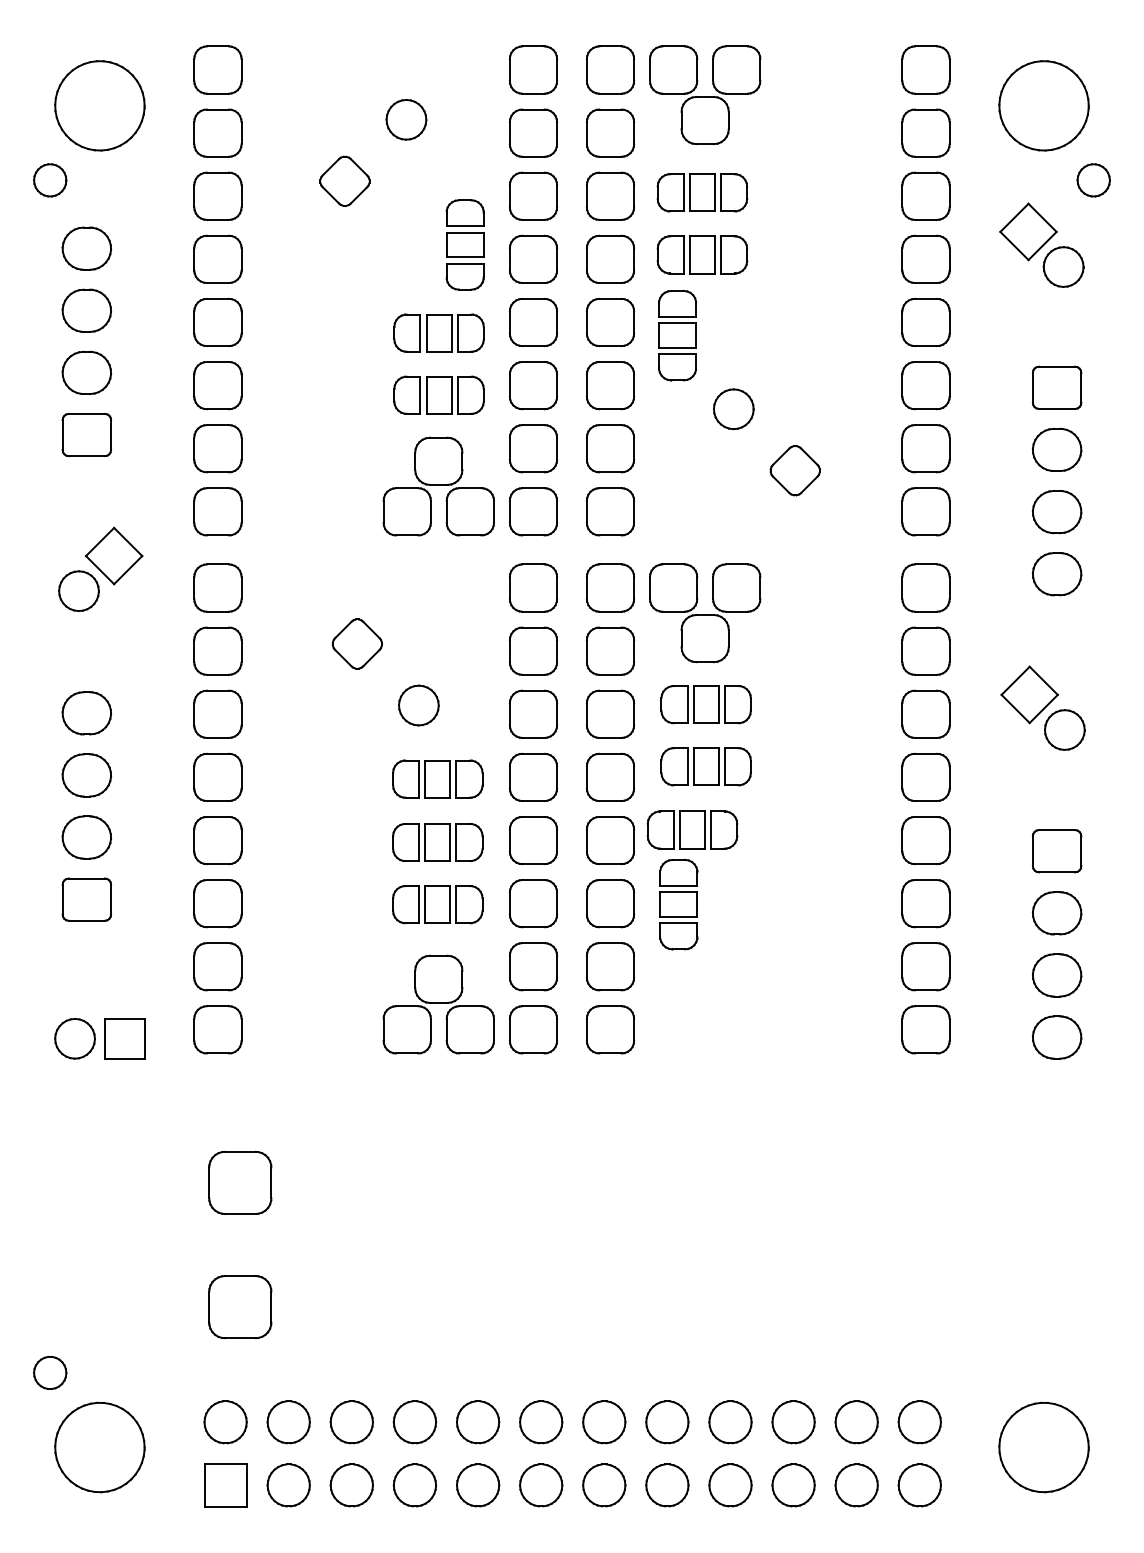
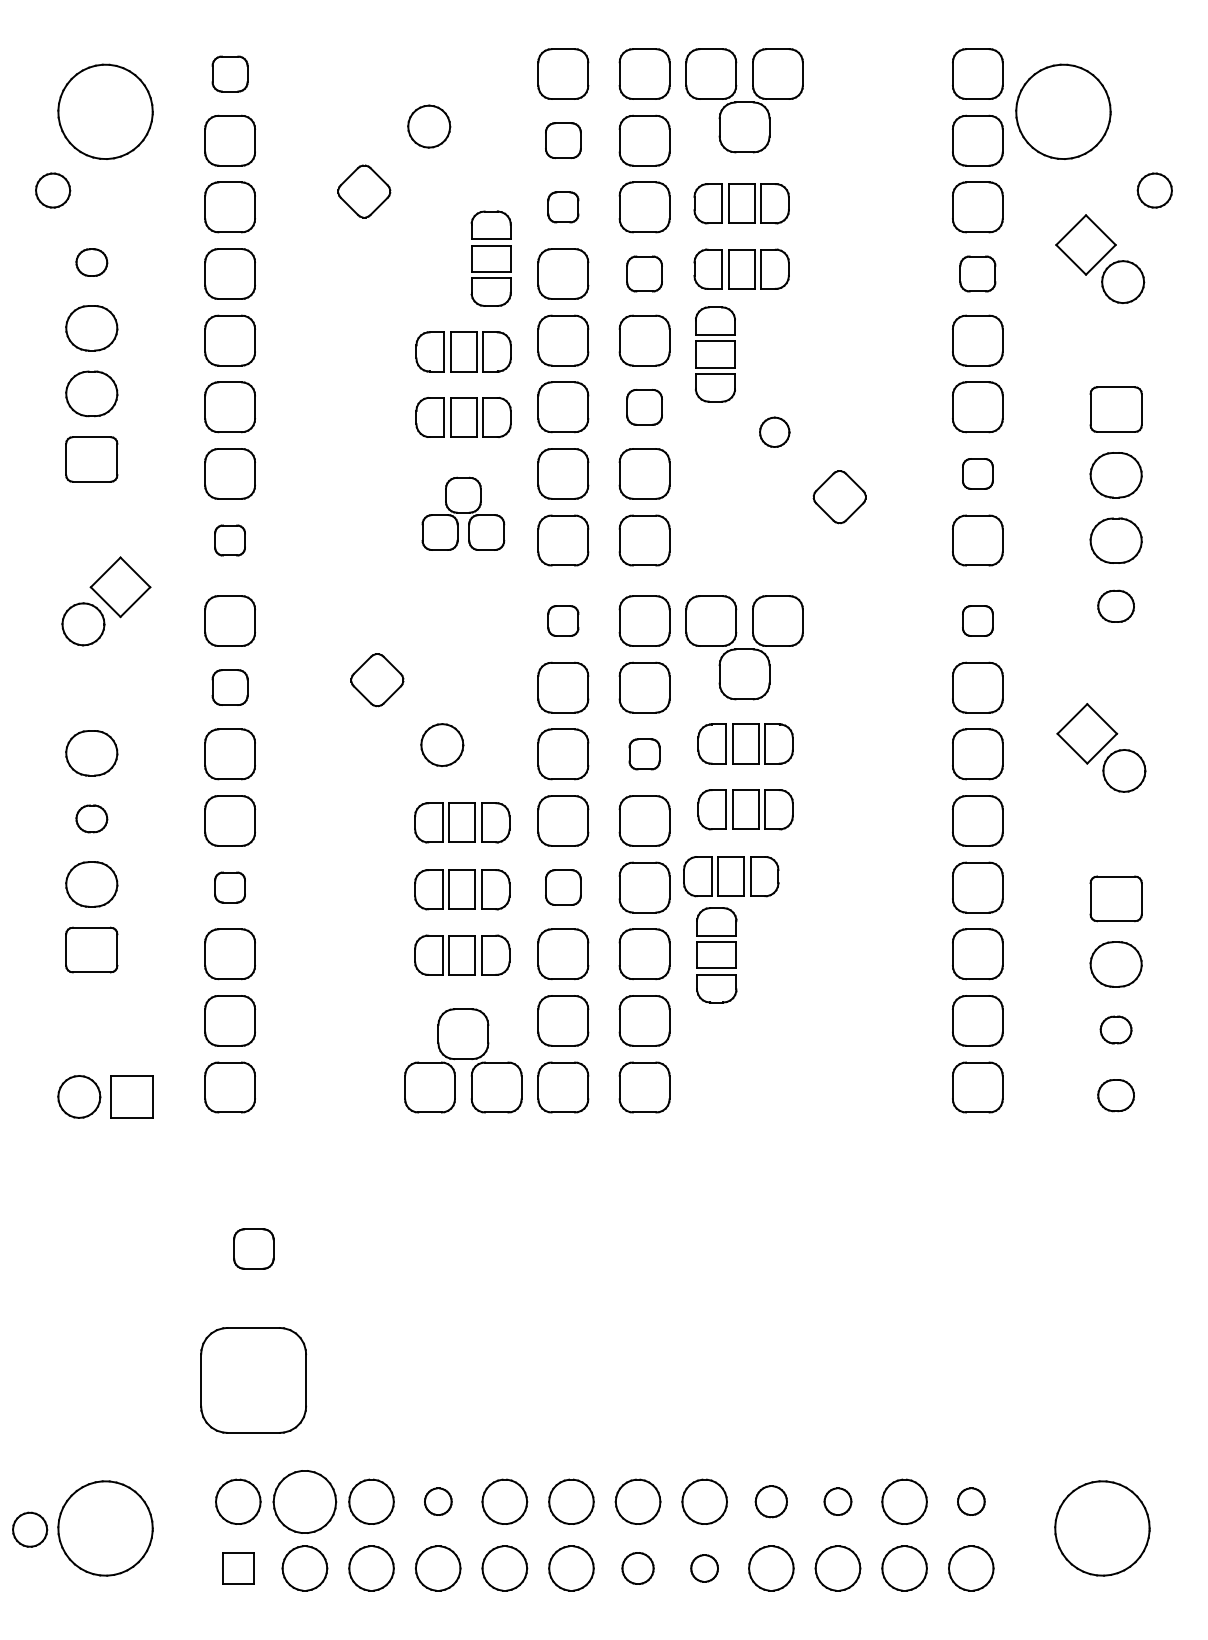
part: (217, 69) -> (229, 73), size x0.7
part: (1044, 105) -> (1063, 111), moved
part: (533, 132) -> (563, 140), size x0.7
part: (533, 196) -> (563, 207), size x0.6
part: (86, 248) -> (91, 262), size x0.6
part: (610, 258) -> (644, 273), size x0.7
part: (925, 258) -> (977, 273), size x0.7
part: (610, 385) -> (644, 407), size x0.7
part: (733, 409) -> (774, 432), size x0.7
part: (925, 448) -> (977, 473), size x0.6
part: (438, 486) -> (463, 513), size x0.7
part: (217, 511) -> (229, 540), size x0.6
part: (1056, 574) -> (1115, 606), size x0.7
part: (533, 587) -> (563, 620), size x0.6
part: (925, 587) -> (977, 620), size x0.6
part: (217, 651) -> (229, 687), size x0.7
part: (610, 714) -> (644, 754), size x0.6
part: (86, 775) -> (91, 818), size x0.6
part: (217, 840) -> (229, 887), size x0.6
part: (533, 840) -> (563, 887), size x0.7
part: (1056, 974) -> (1115, 1029), size x0.6
part: (1056, 1037) -> (1115, 1095), size x0.7
part: (240, 1182) -> (253, 1248), size x0.6
part: (240, 1306) -> (253, 1379), size x1.6
part: (50, 1372) -> (30, 1529), moved
part: (288, 1421) -> (304, 1501), size x1.4
part: (415, 1421) -> (438, 1501), size x0.6
part: (730, 1421) -> (771, 1501), size x0.7
part: (793, 1421) -> (837, 1501), size x0.6
part: (920, 1421) -> (971, 1501), size x0.6
part: (225, 1485) -> (238, 1568), size x0.7
part: (603, 1485) -> (637, 1568), size x0.7
part: (667, 1485) -> (704, 1568), size x0.6

